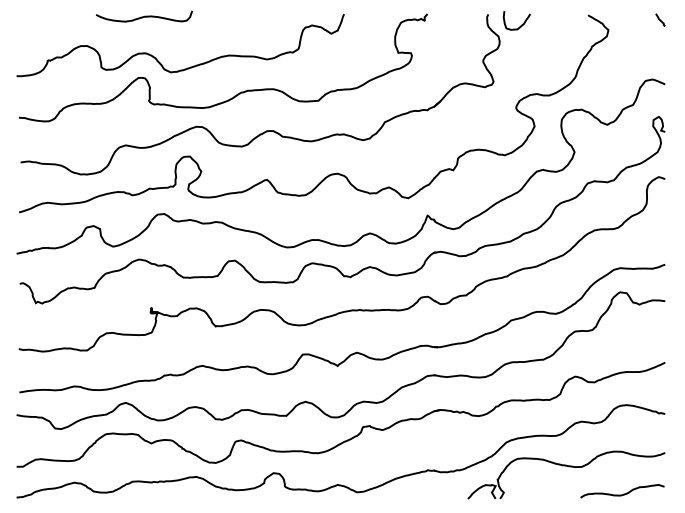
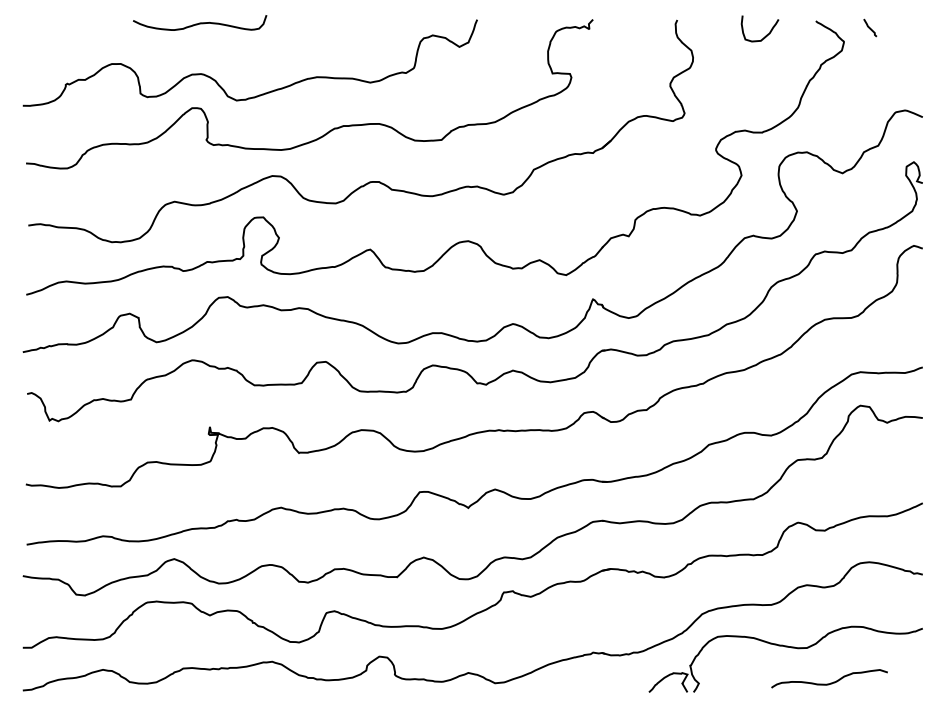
line: (660, 19) -> (870, 27), moved
curve: (521, 24) -> (766, 34), moved
curve: (623, 493) -> (830, 682), moved

